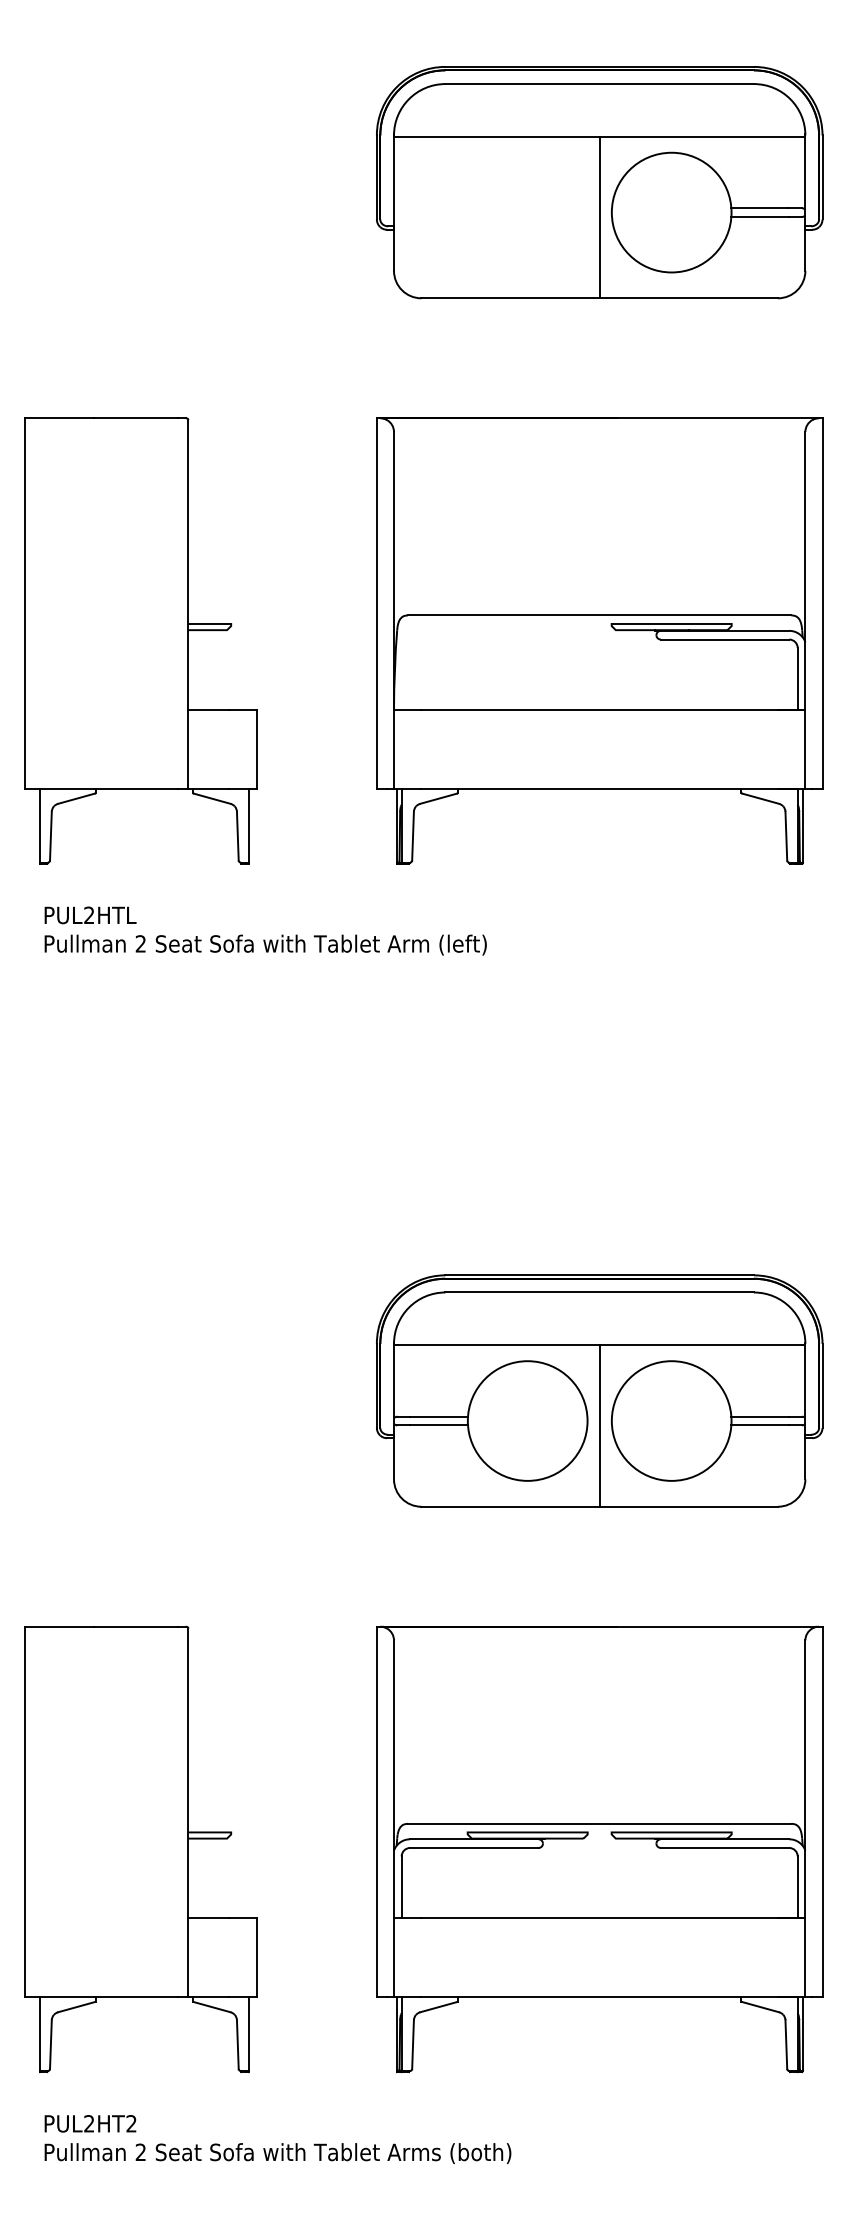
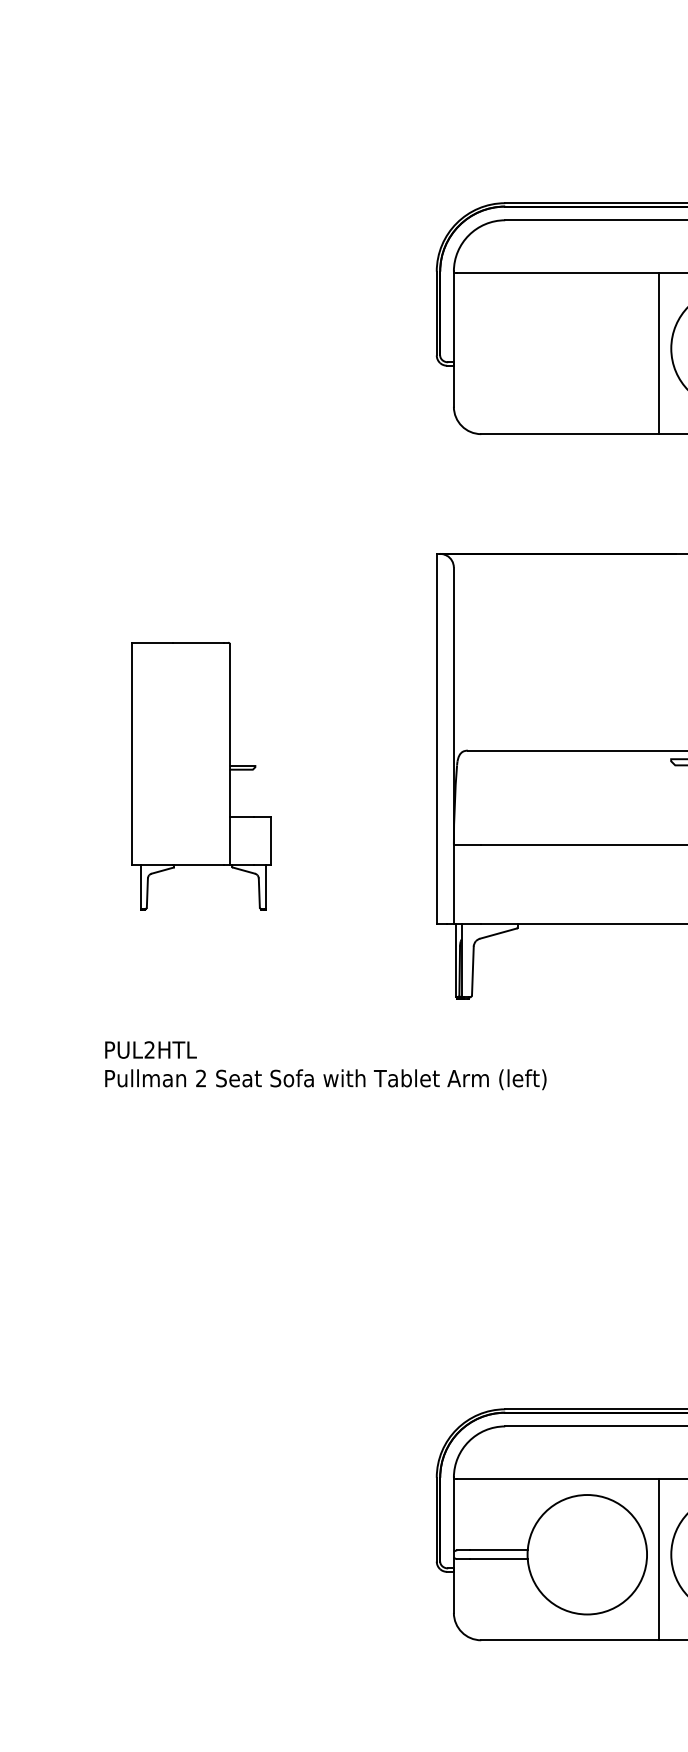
part: (140, 640) -> (200, 775), size x0.6

